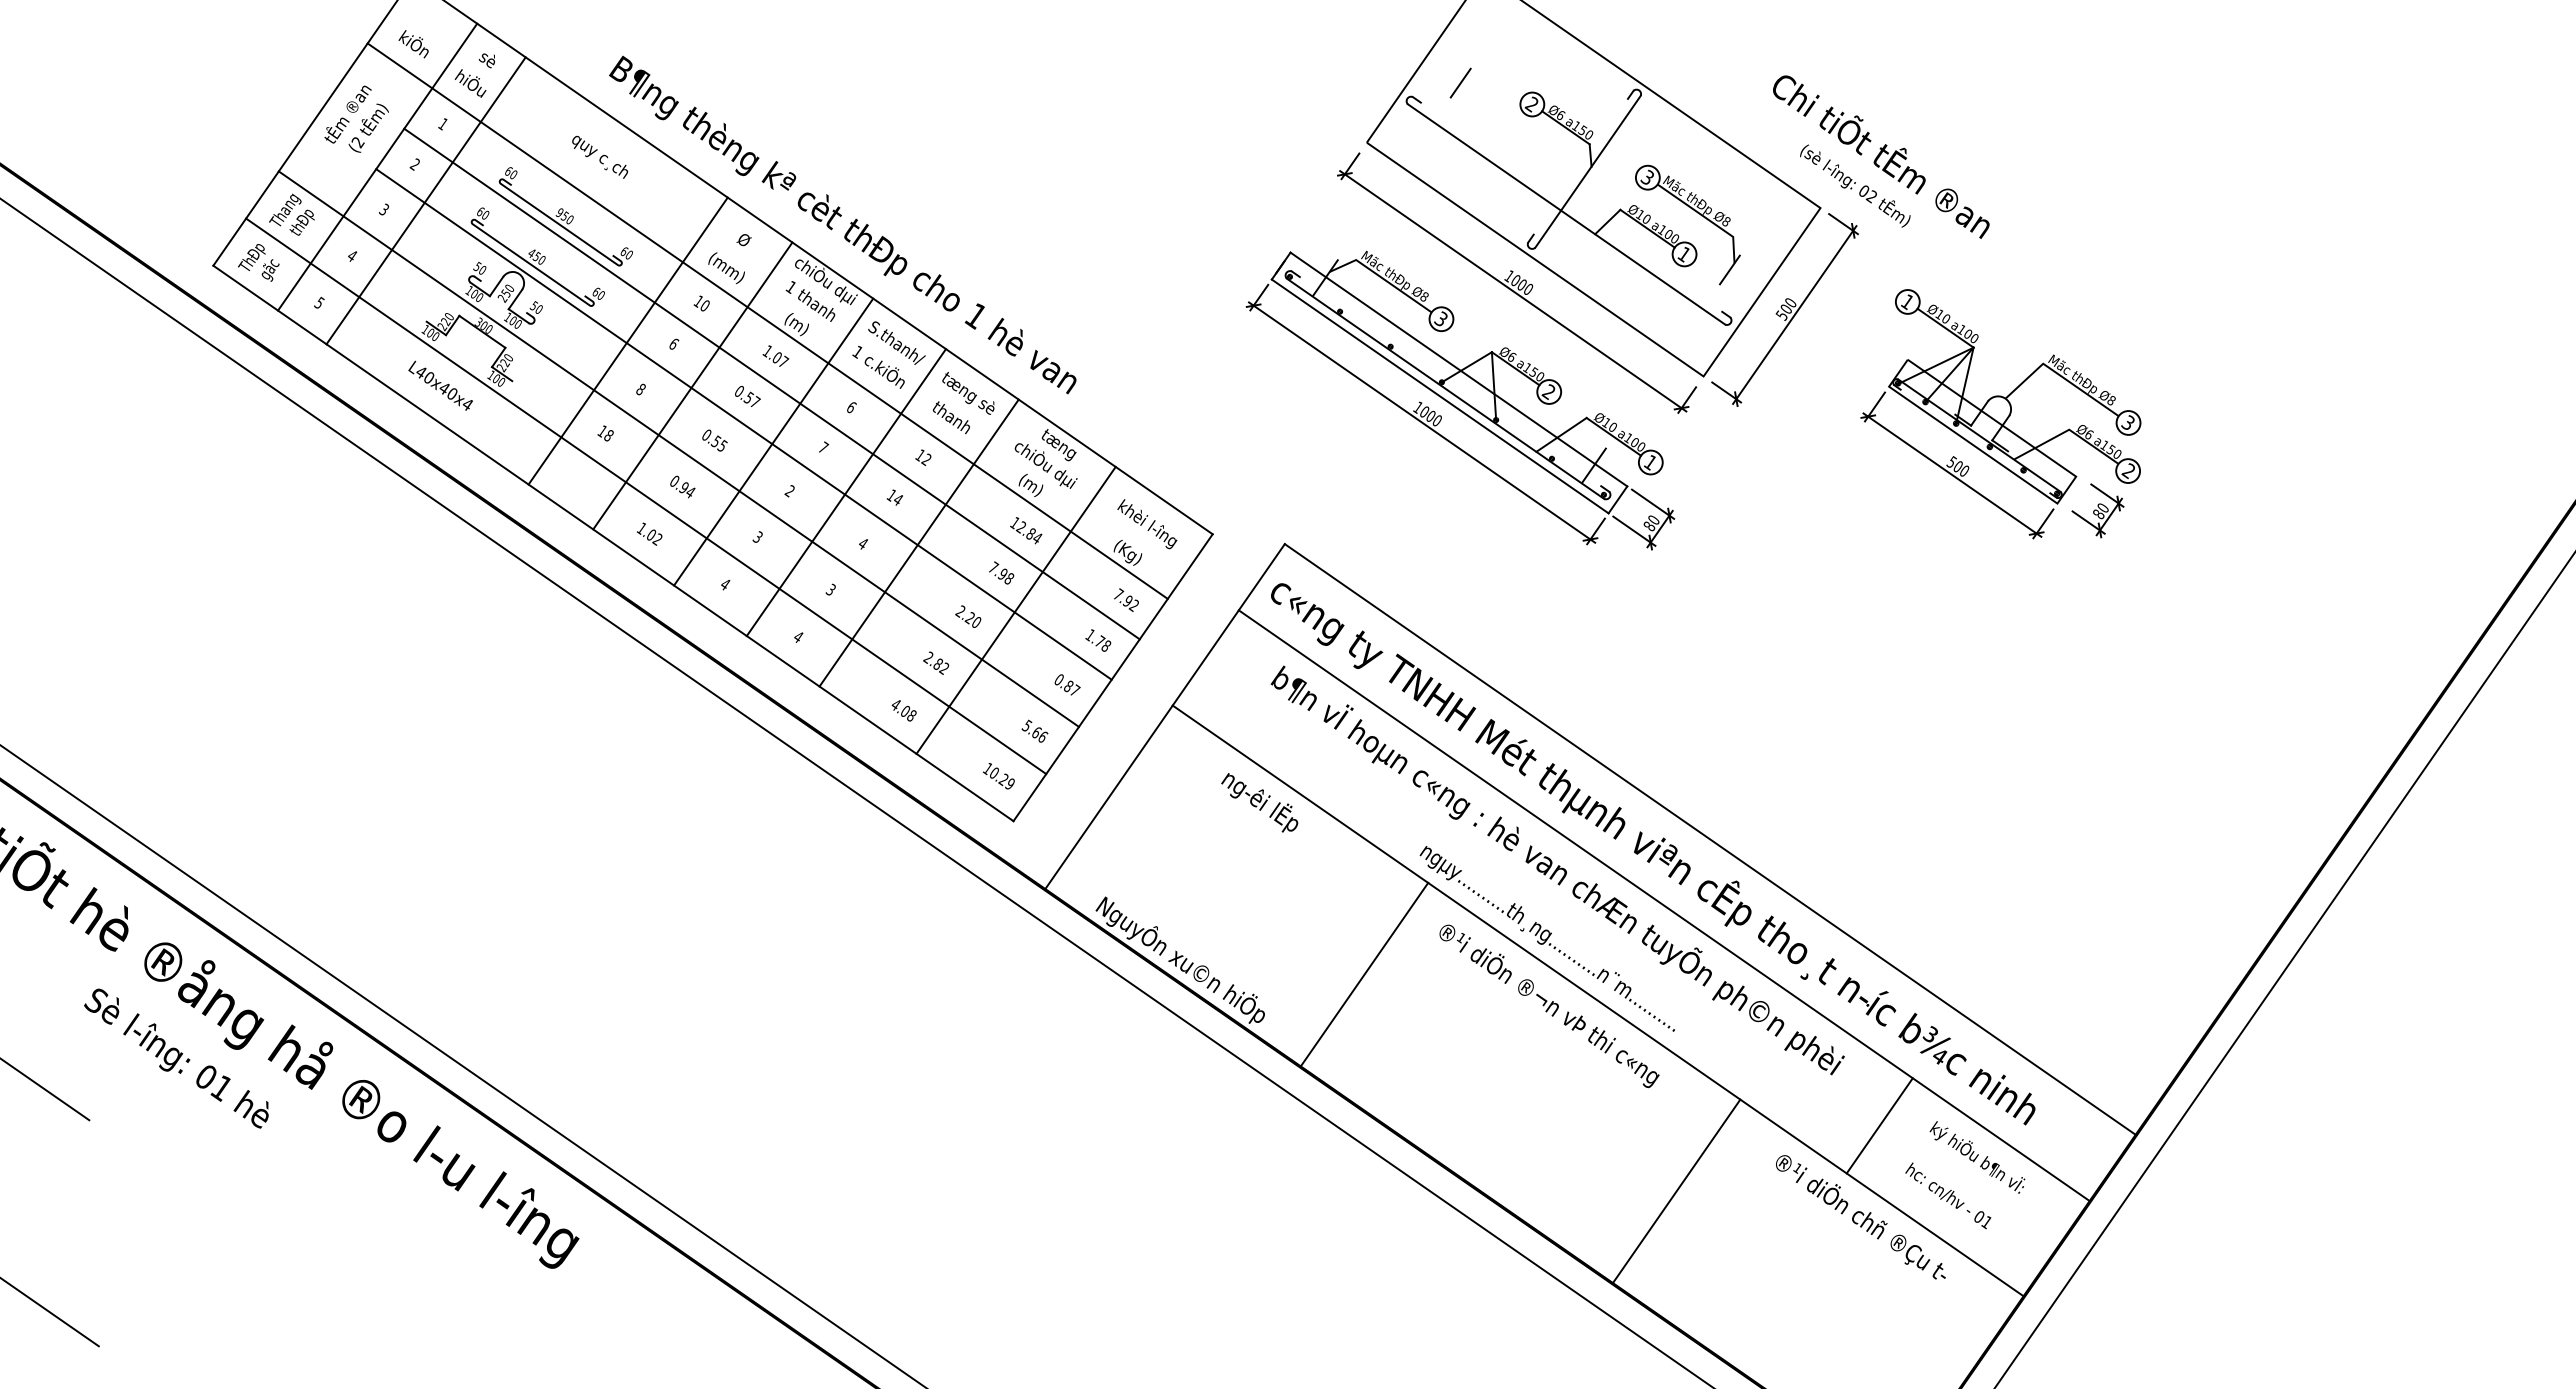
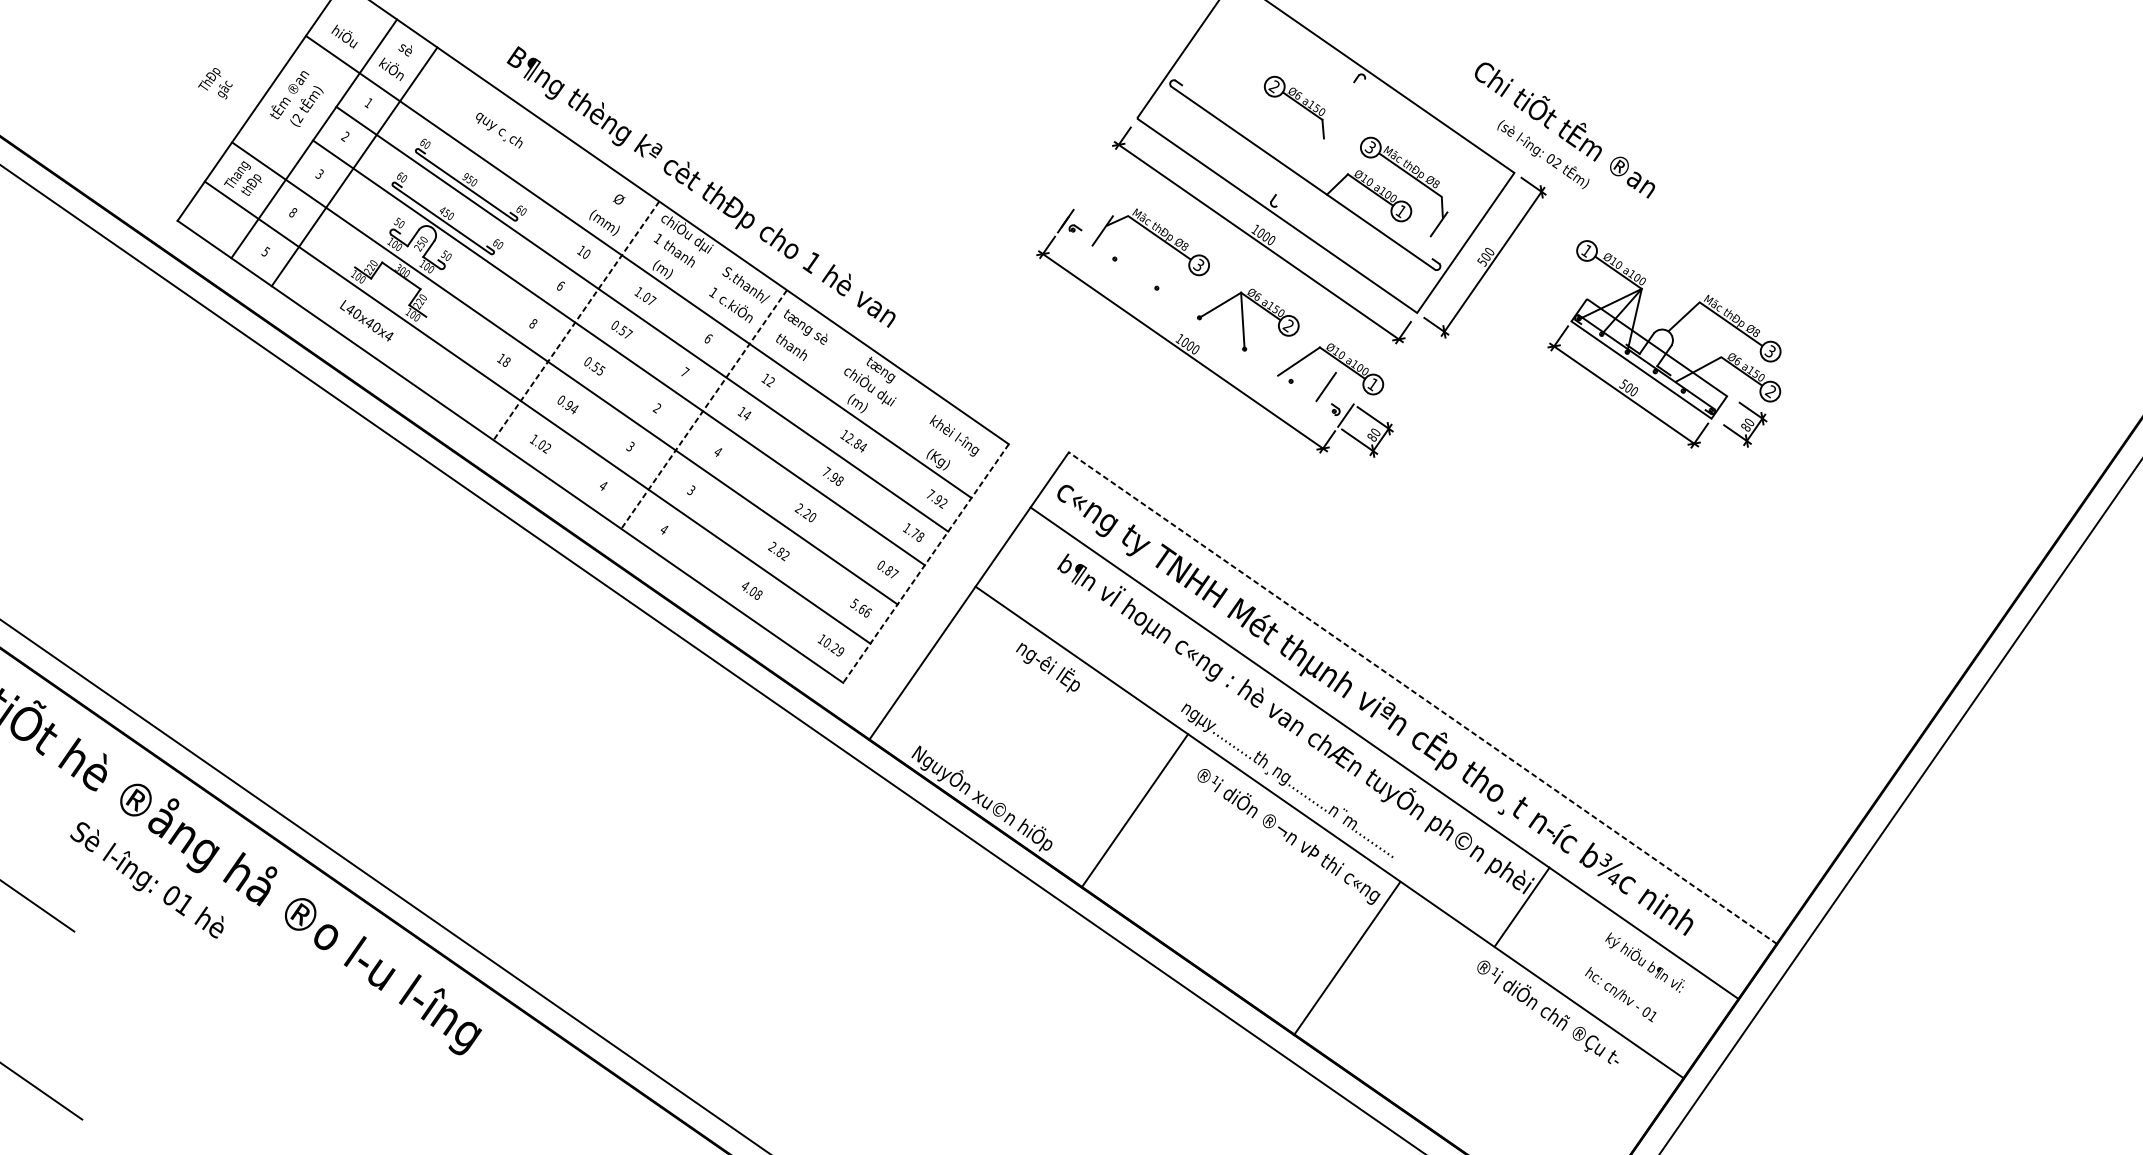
text: (413, 43) -> (344, 35), kiÖn -> hiÖu
line: (1460, 82) -> (1214, 68), removed
text: (470, 83) -> (391, 69), hiÖu -> kiÖn
line: (1587, 171) -> (1320, 142), removed
text: (352, 255) -> (293, 212), 4 -> 8
text: (258, 262) -> (215, 83), moved
line: (627, 340) -> (522, 283), removed
line: (1458, 369) -> (1213, 307), removed
line: (692, 385) -> (576, 320), solid -> dashed
line: (1445, 388) -> (1202, 322), removed
line: (1439, 396) -> (1197, 329), removed
line: (773, 441) -> (643, 367), removed
line: (846, 492) -> (704, 409), solid -> dashed
line: (918, 542) -> (764, 451), removed
line: (1015, 609) -> (844, 506), removed
line: (1113, 677) -> (926, 563), solid -> dashed
line: (1710, 839) -> (1422, 698), solid -> dashed
line: (1879, 1125) -> (1521, 906), moved
line: (1676, 1191) -> (1347, 958), moved

